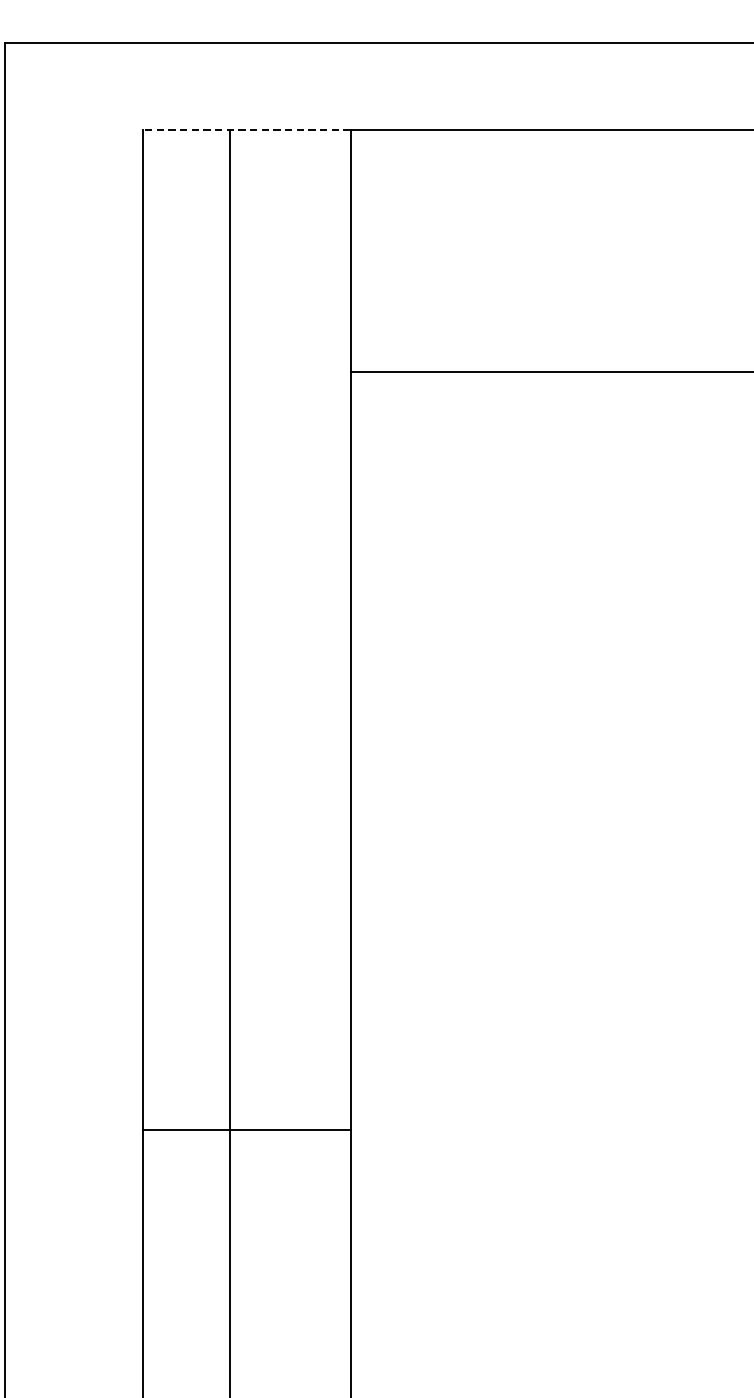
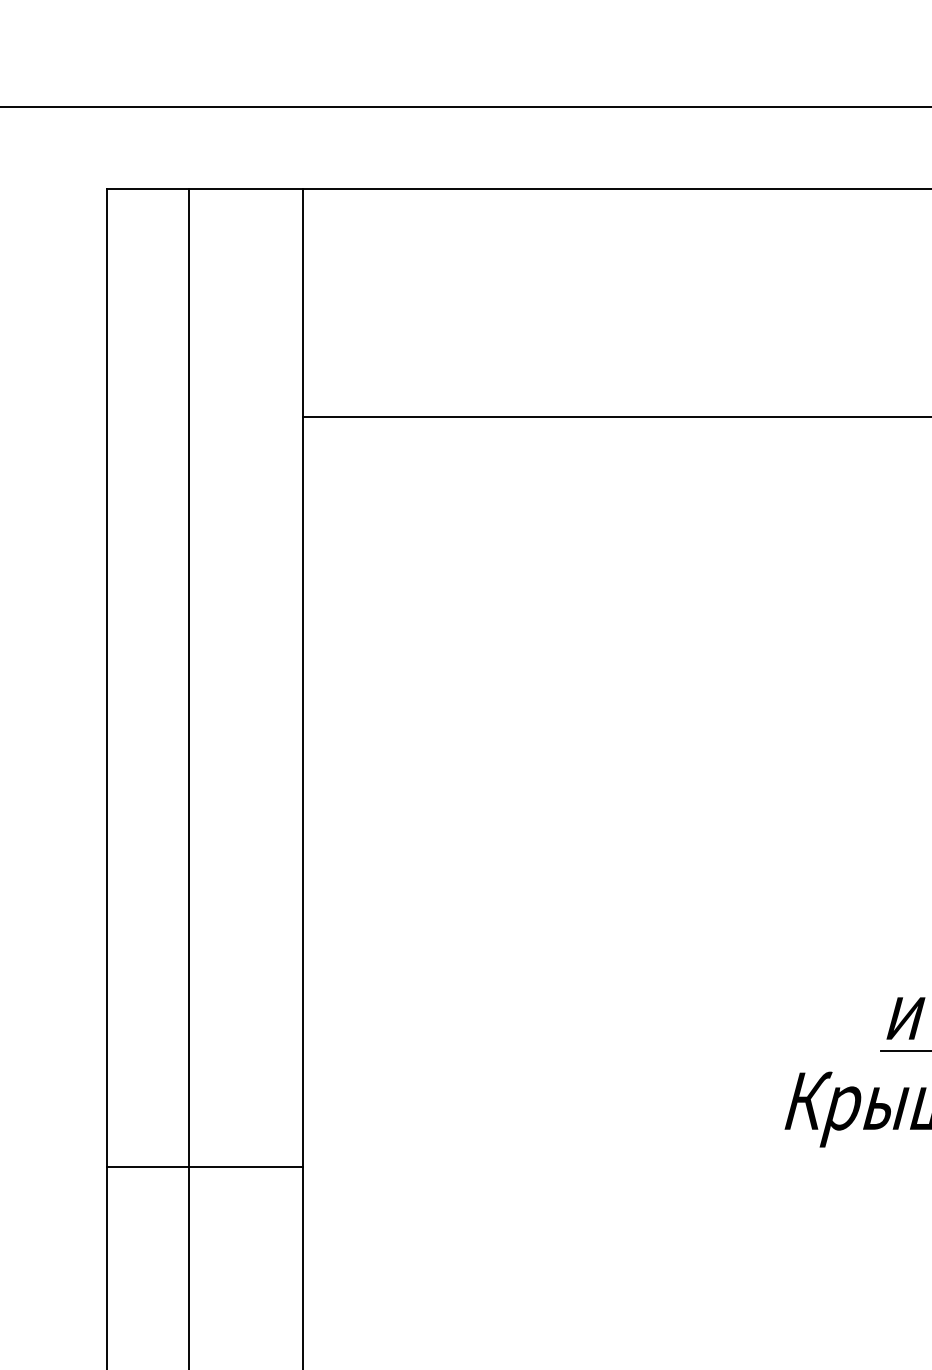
line: (247, 129) -> (205, 188), dashed -> solid
line: (246, 1129) -> (204, 1166), moved

